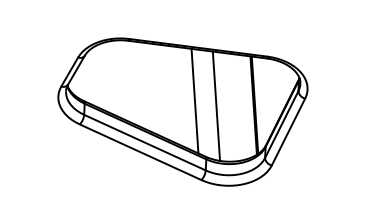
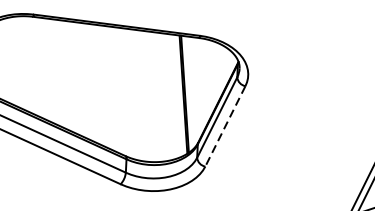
line: (194, 100) -> (112, 88), removed
line: (216, 105) -> (138, 94), removed
line: (288, 132) -> (225, 127), solid -> dashed

